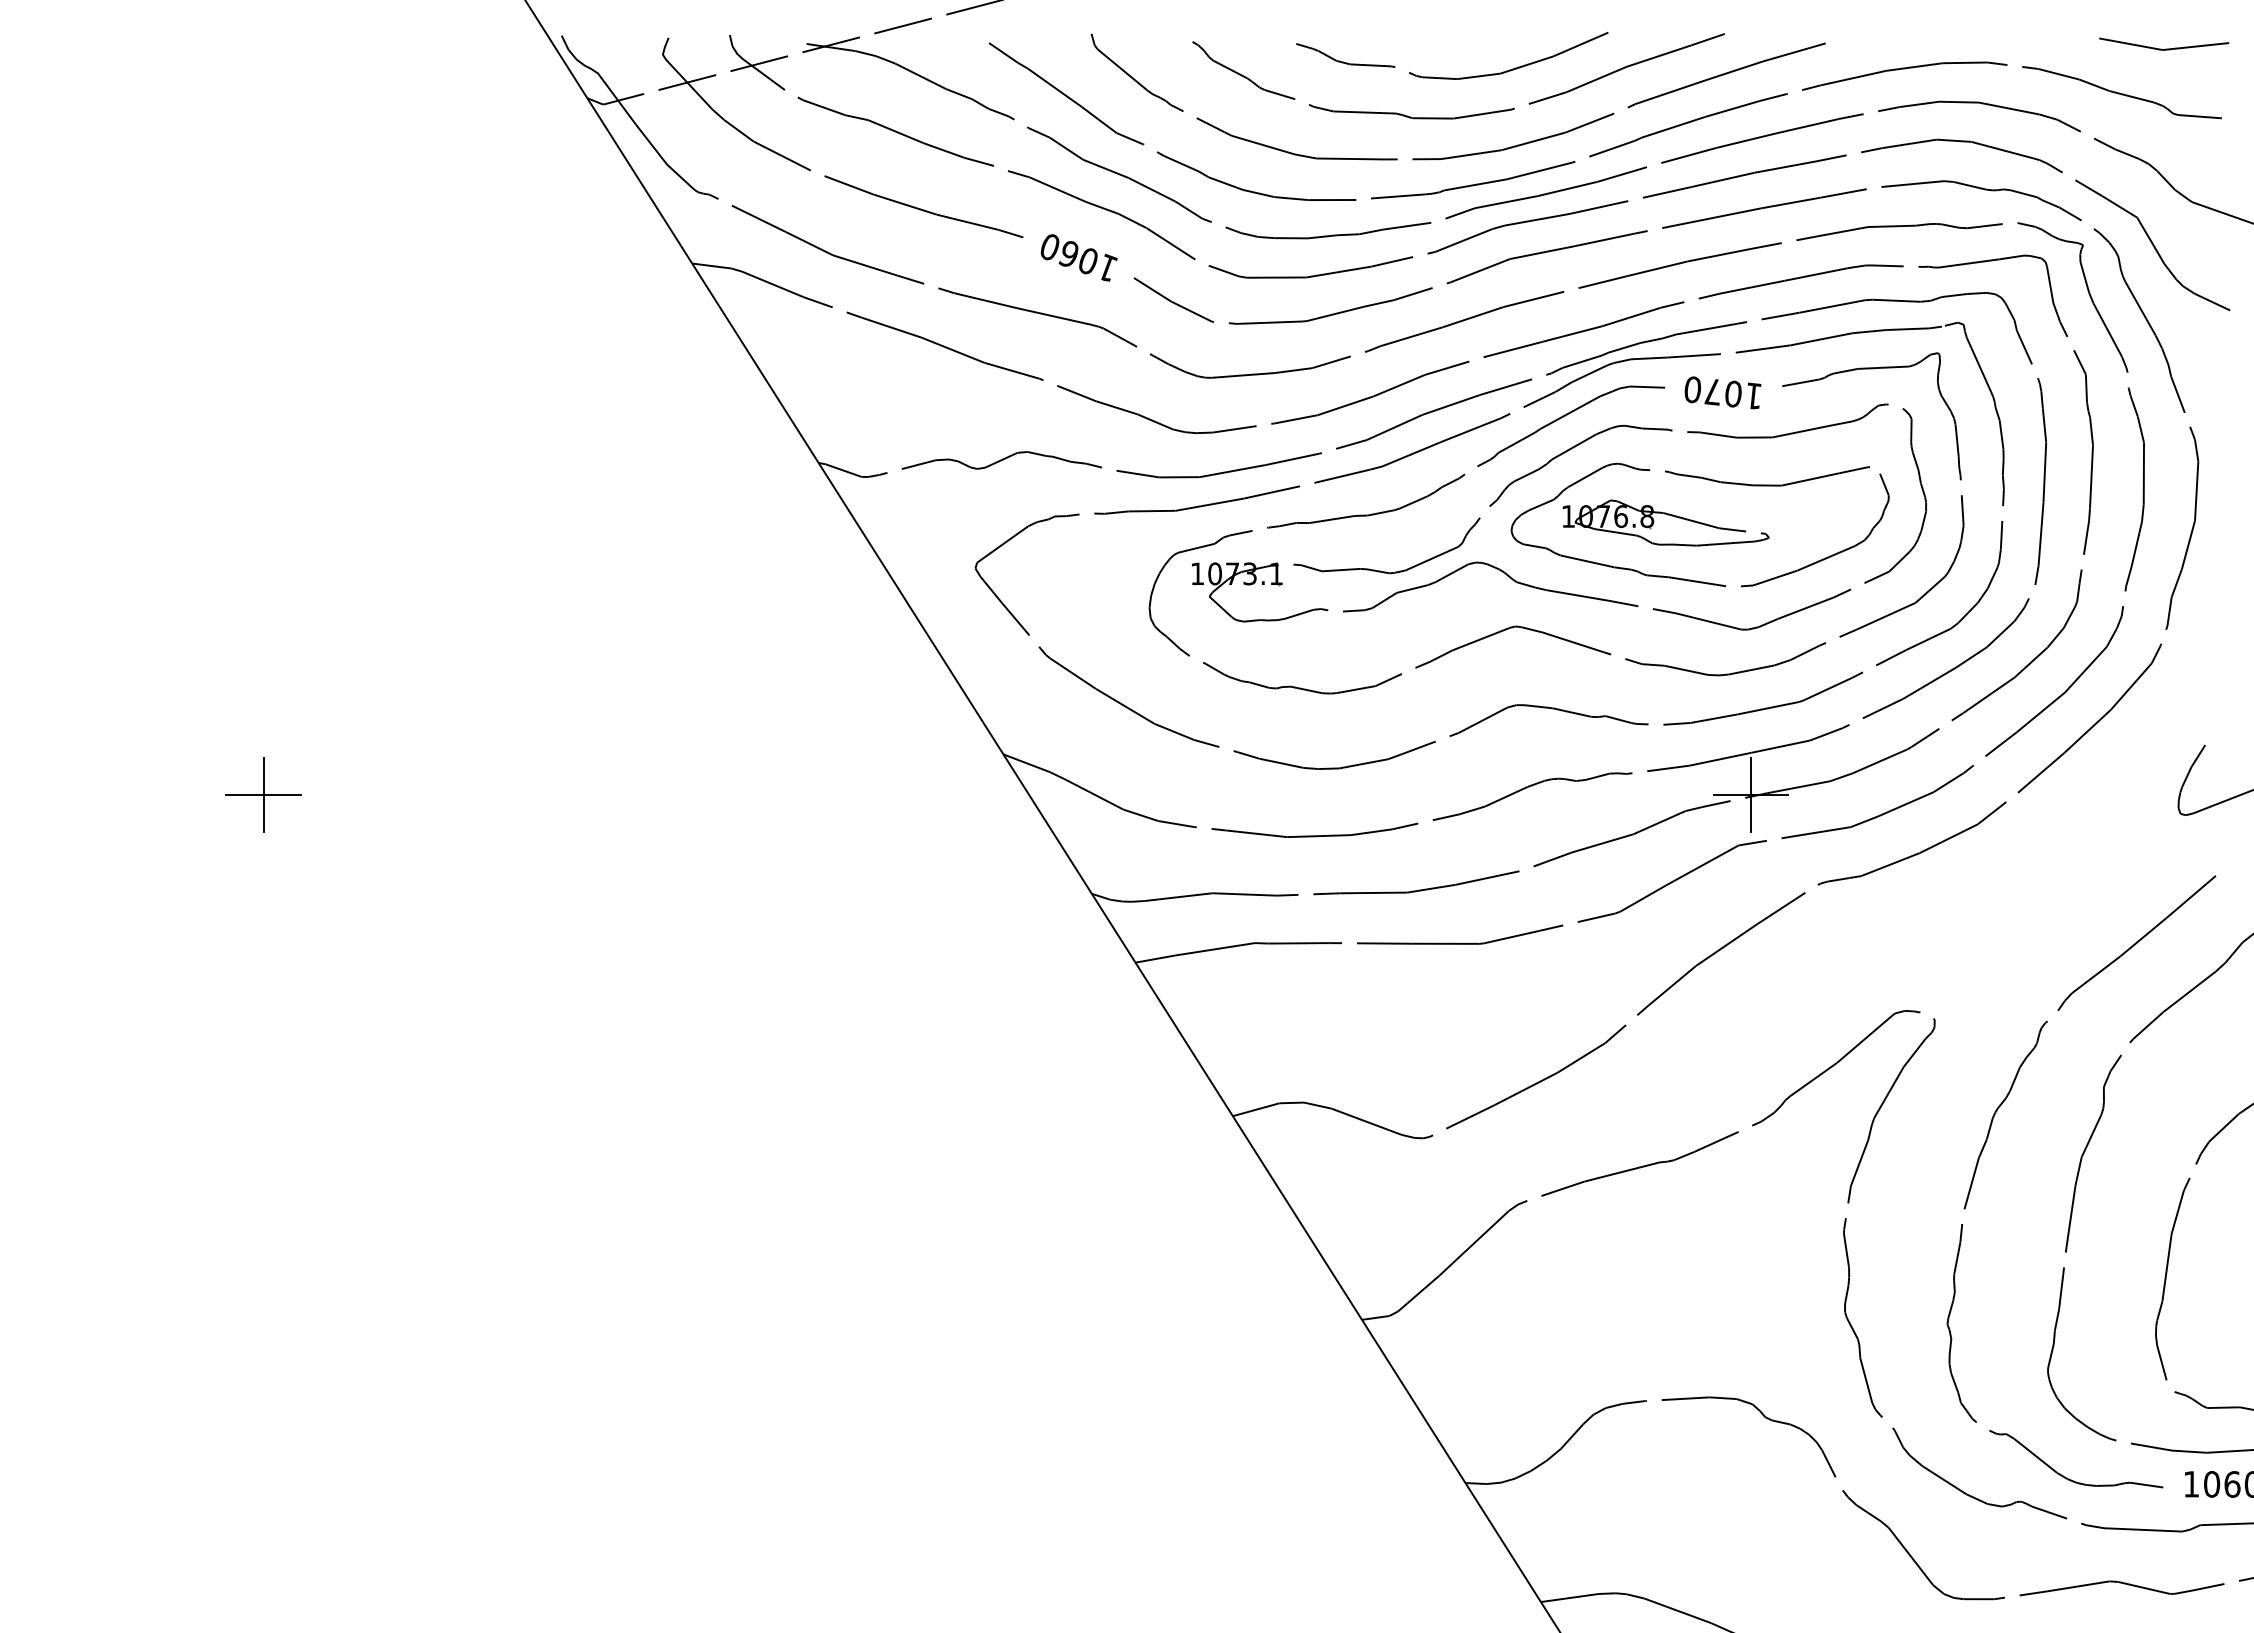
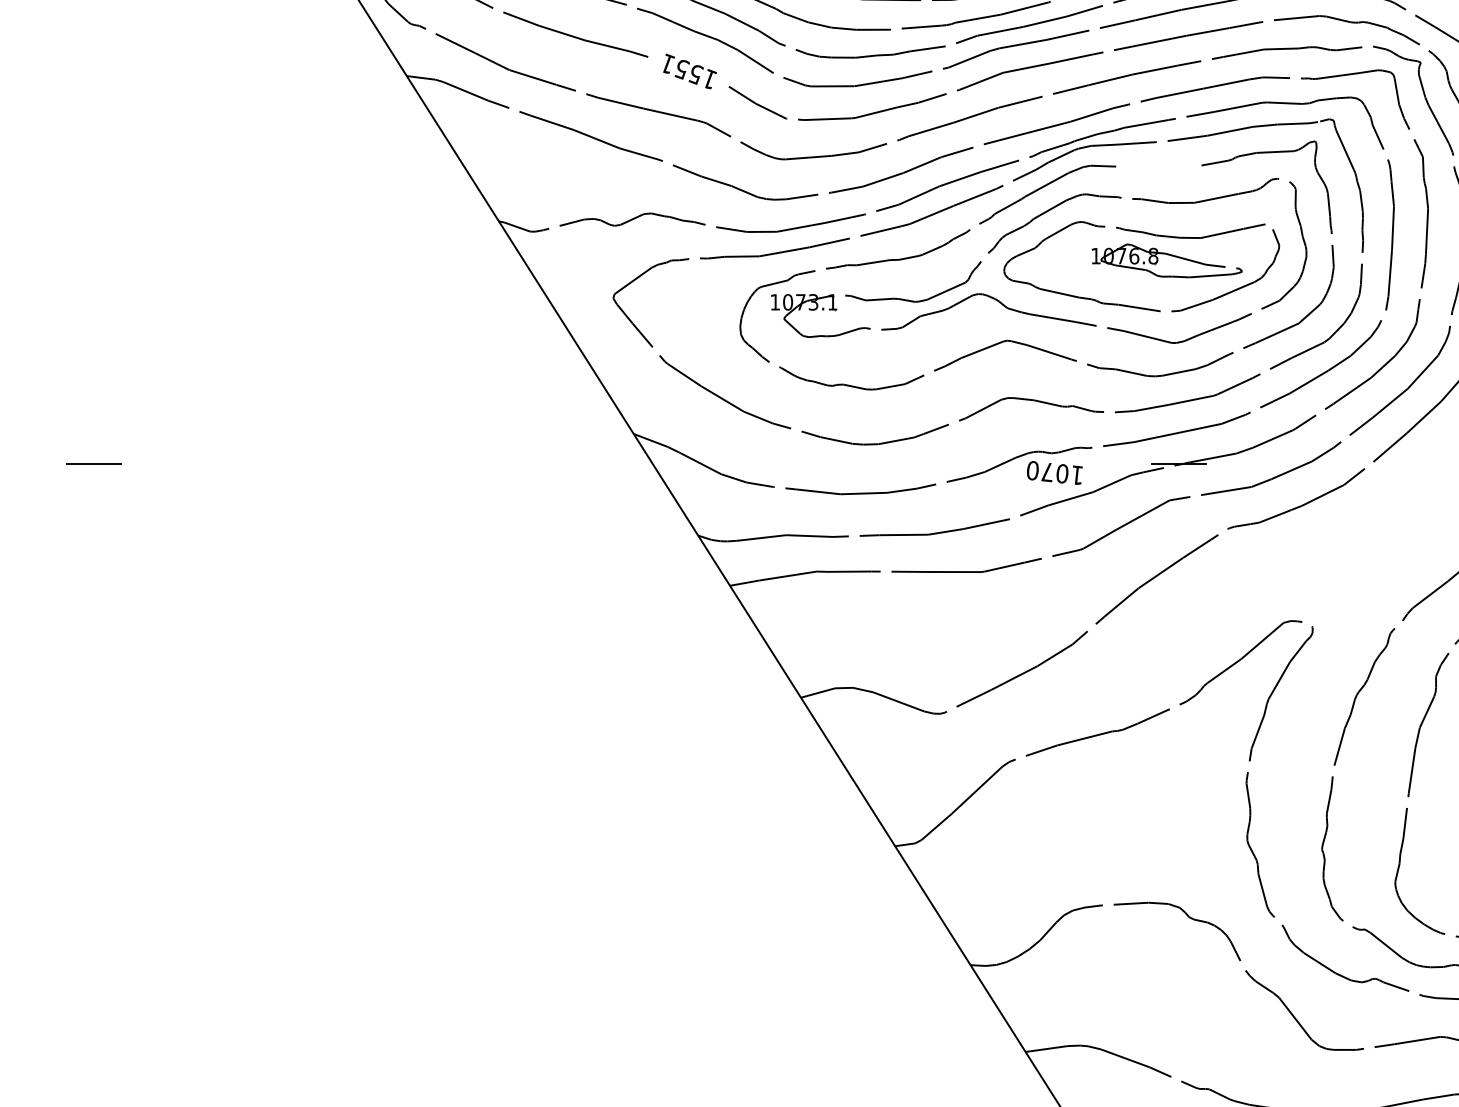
text: (1069, 253) -> (681, 68), 1060 -> 1551
text: (1722, 392) -> (1054, 472), moved
part: (1667, 515) -> (1168, 255), moved
line: (263, 794) -> (94, 463), removed
line: (1750, 794) -> (1178, 463), removed

